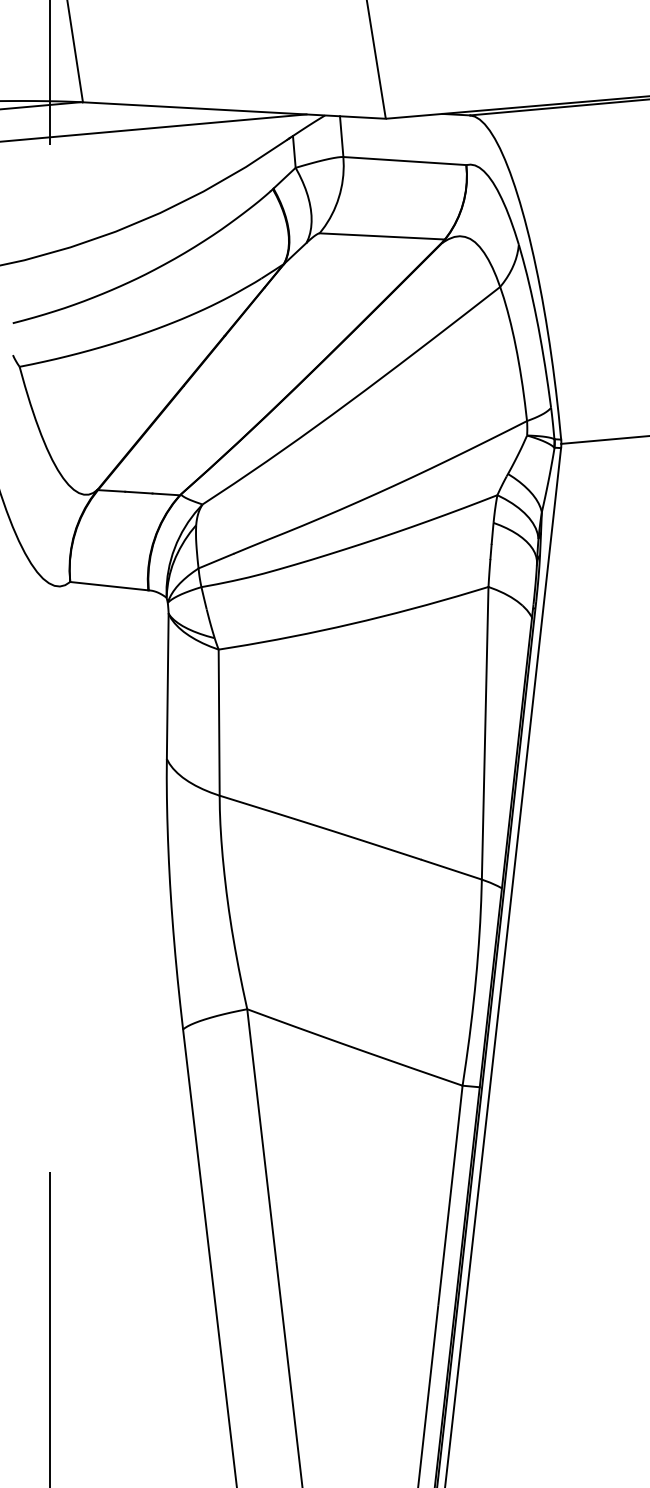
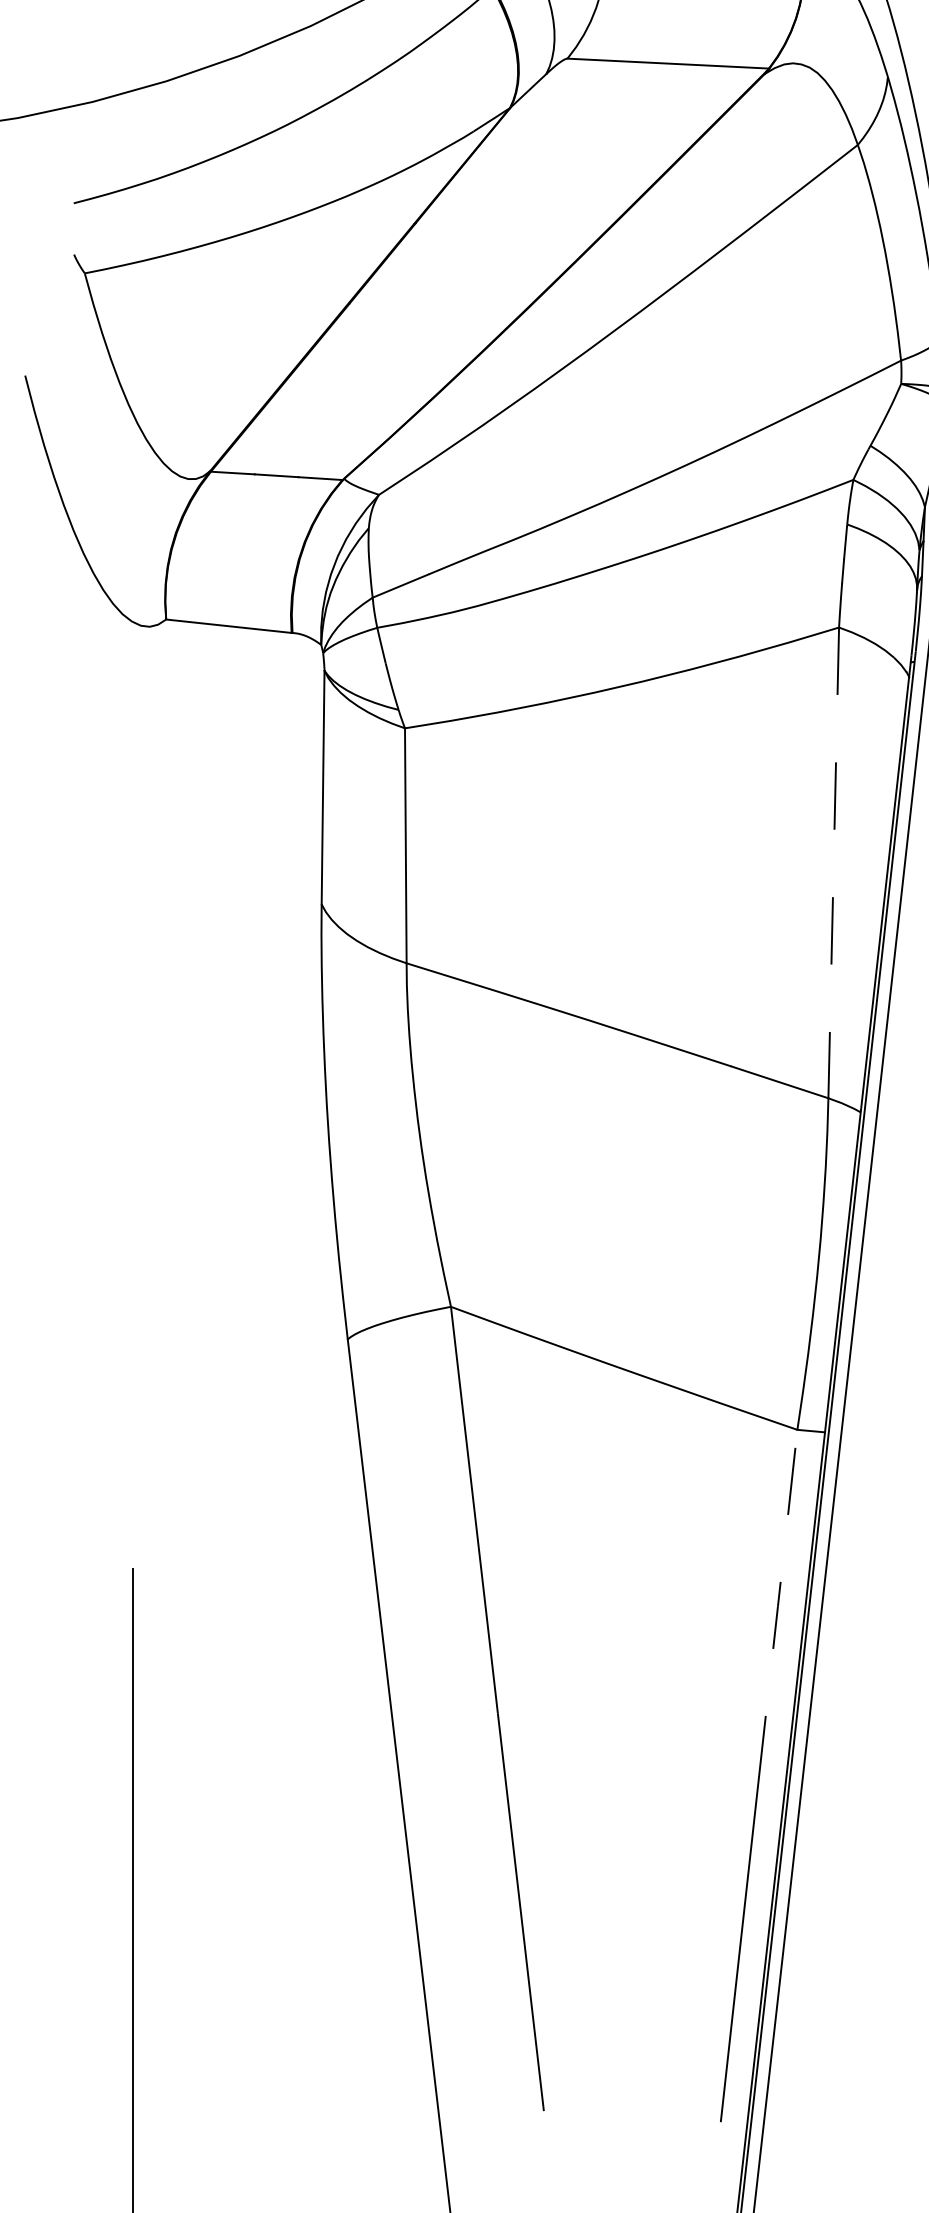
line: (485, 733) -> (834, 863), solid -> dashed
line: (450, 1194) -> (777, 1604), solid -> dashed

